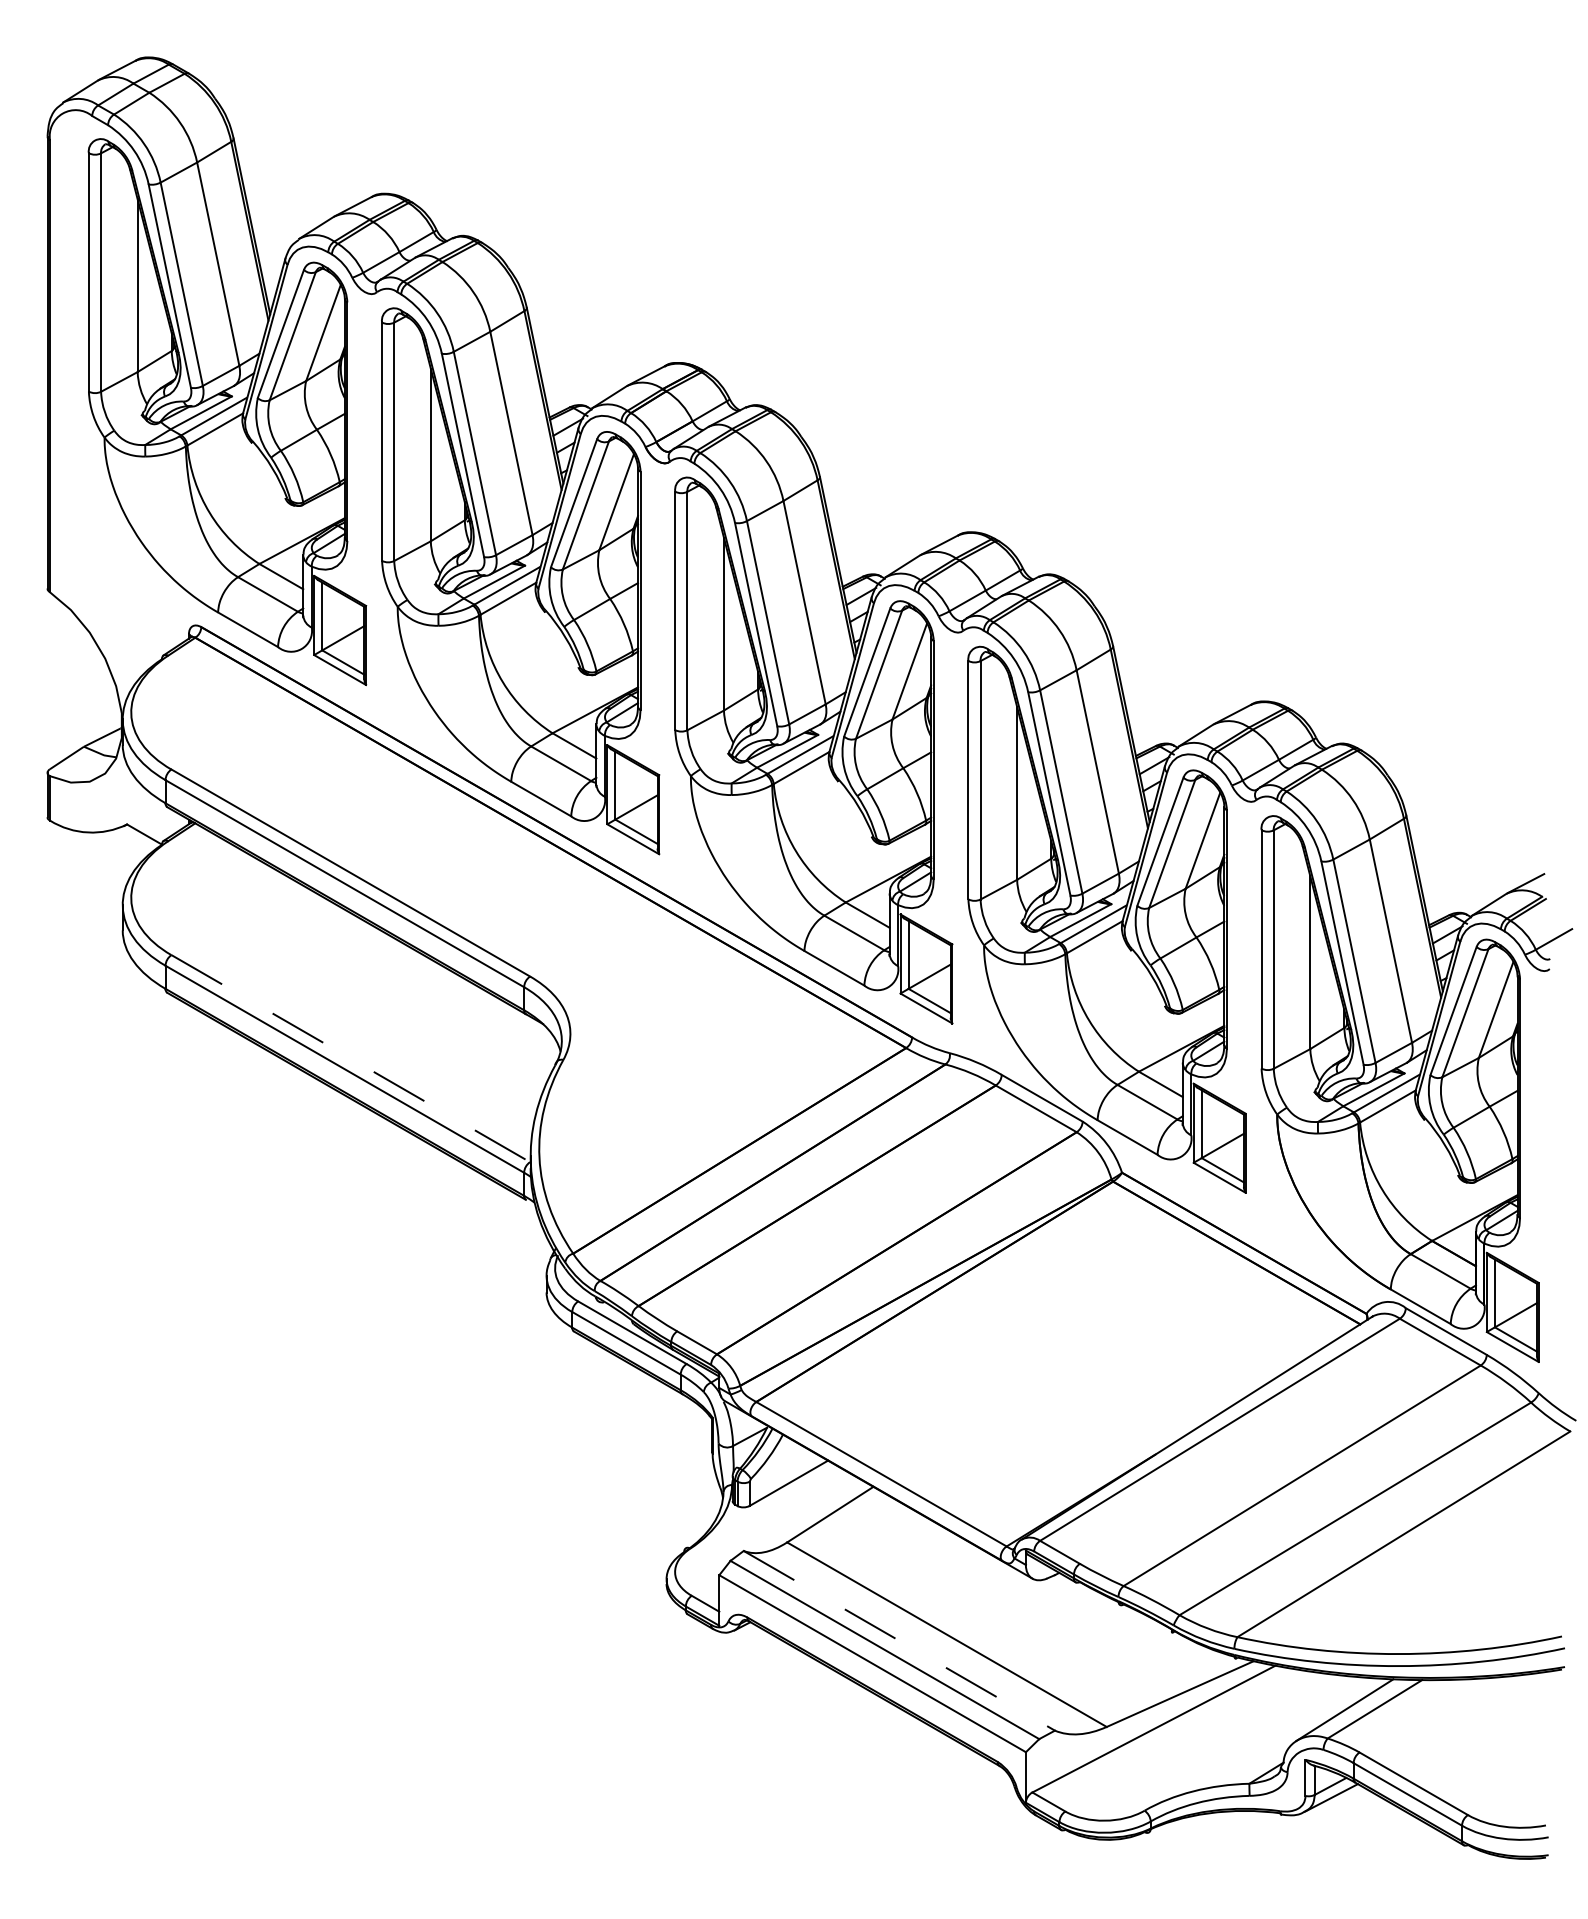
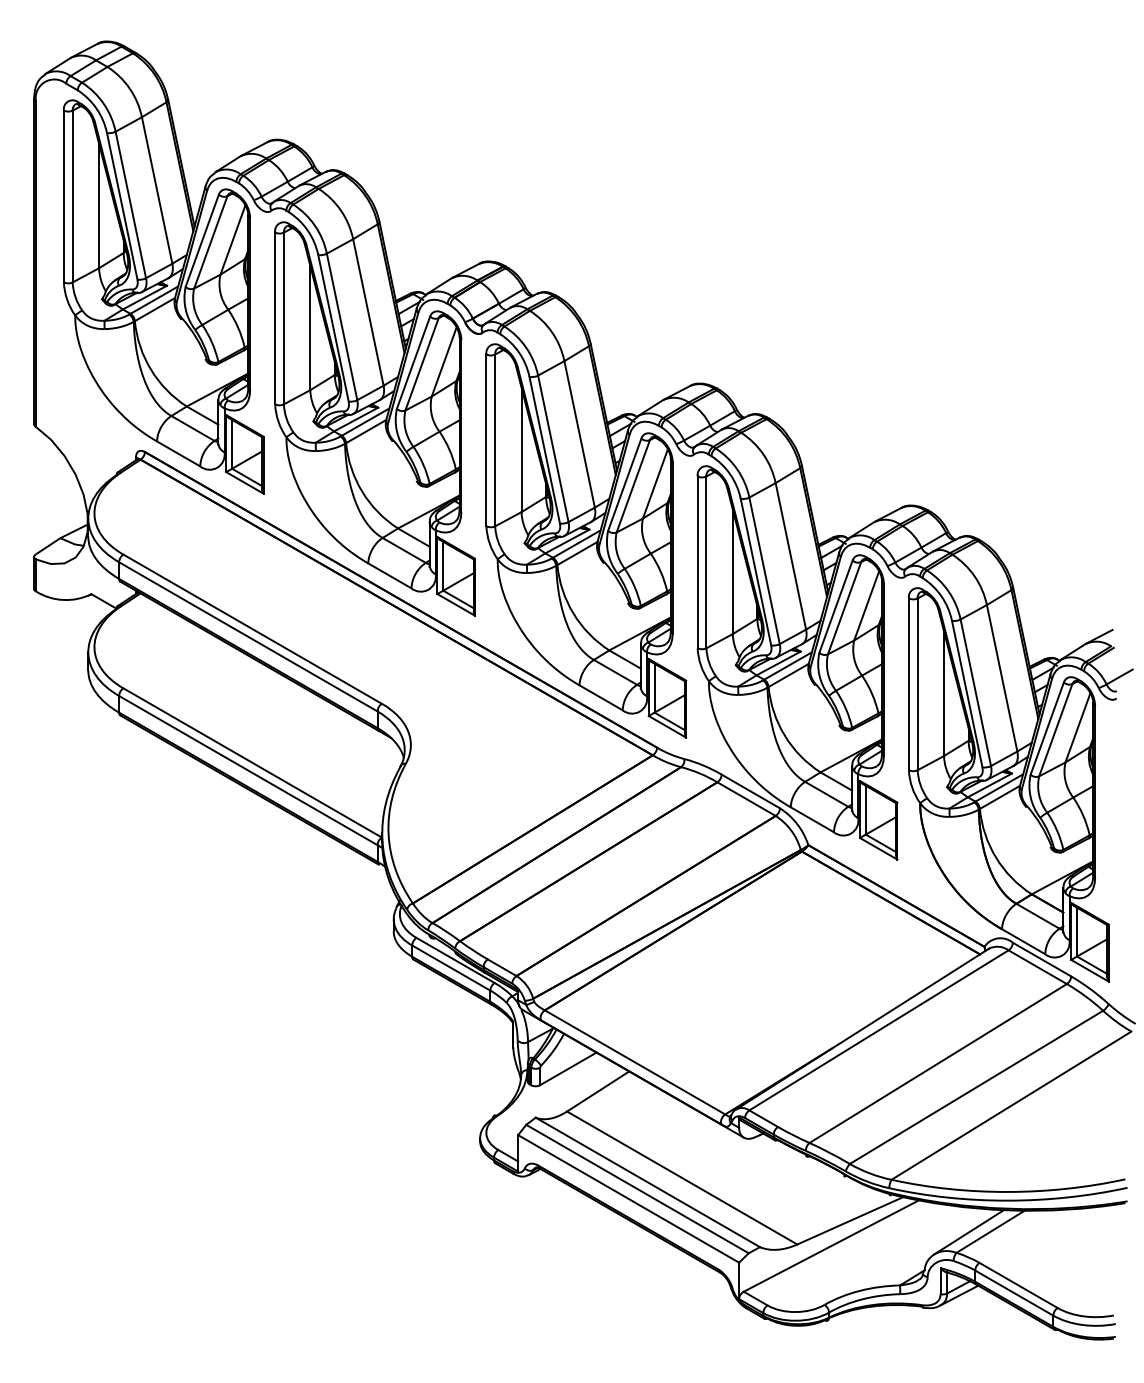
line: (351, 1059) -> (253, 763), dashed -> solid
line: (900, 1640) -> (648, 1182), dashed -> solid

